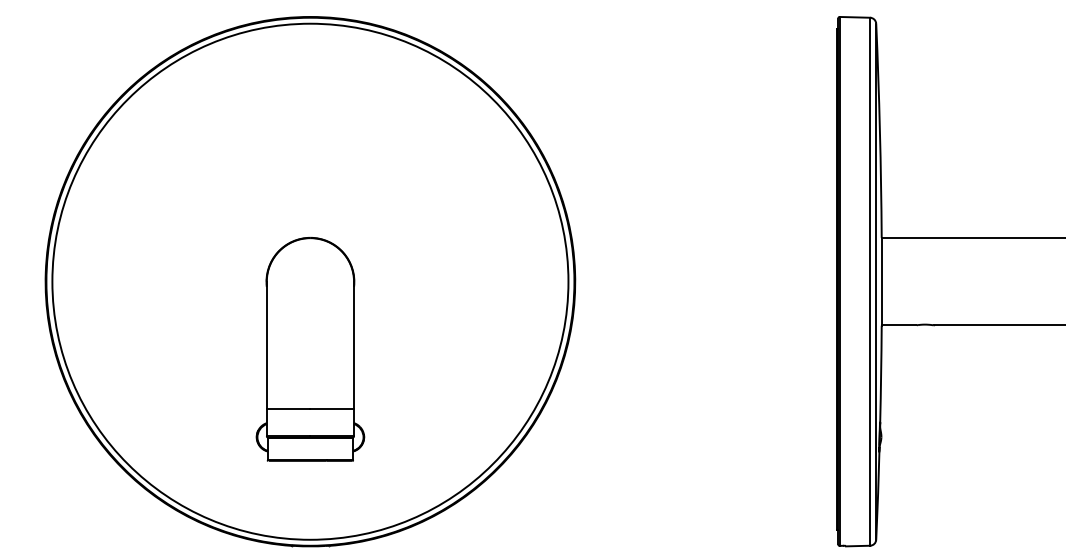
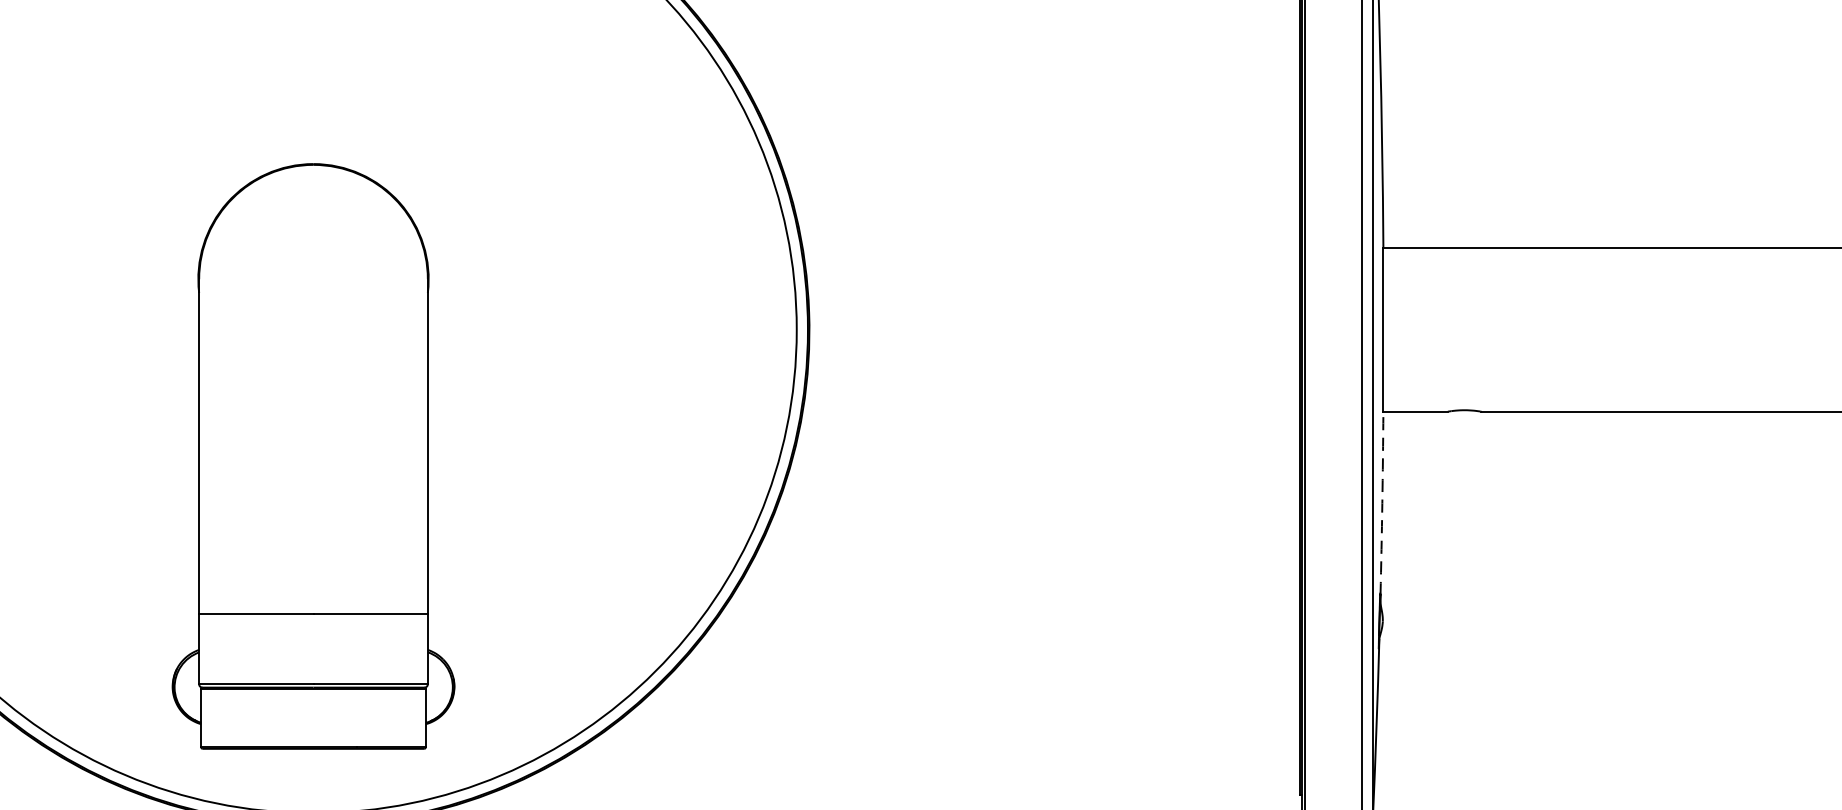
part: (310, 349) -> (313, 456), size x1.4
arc: (881, 374) -> (1382, 503), solid -> dashed

